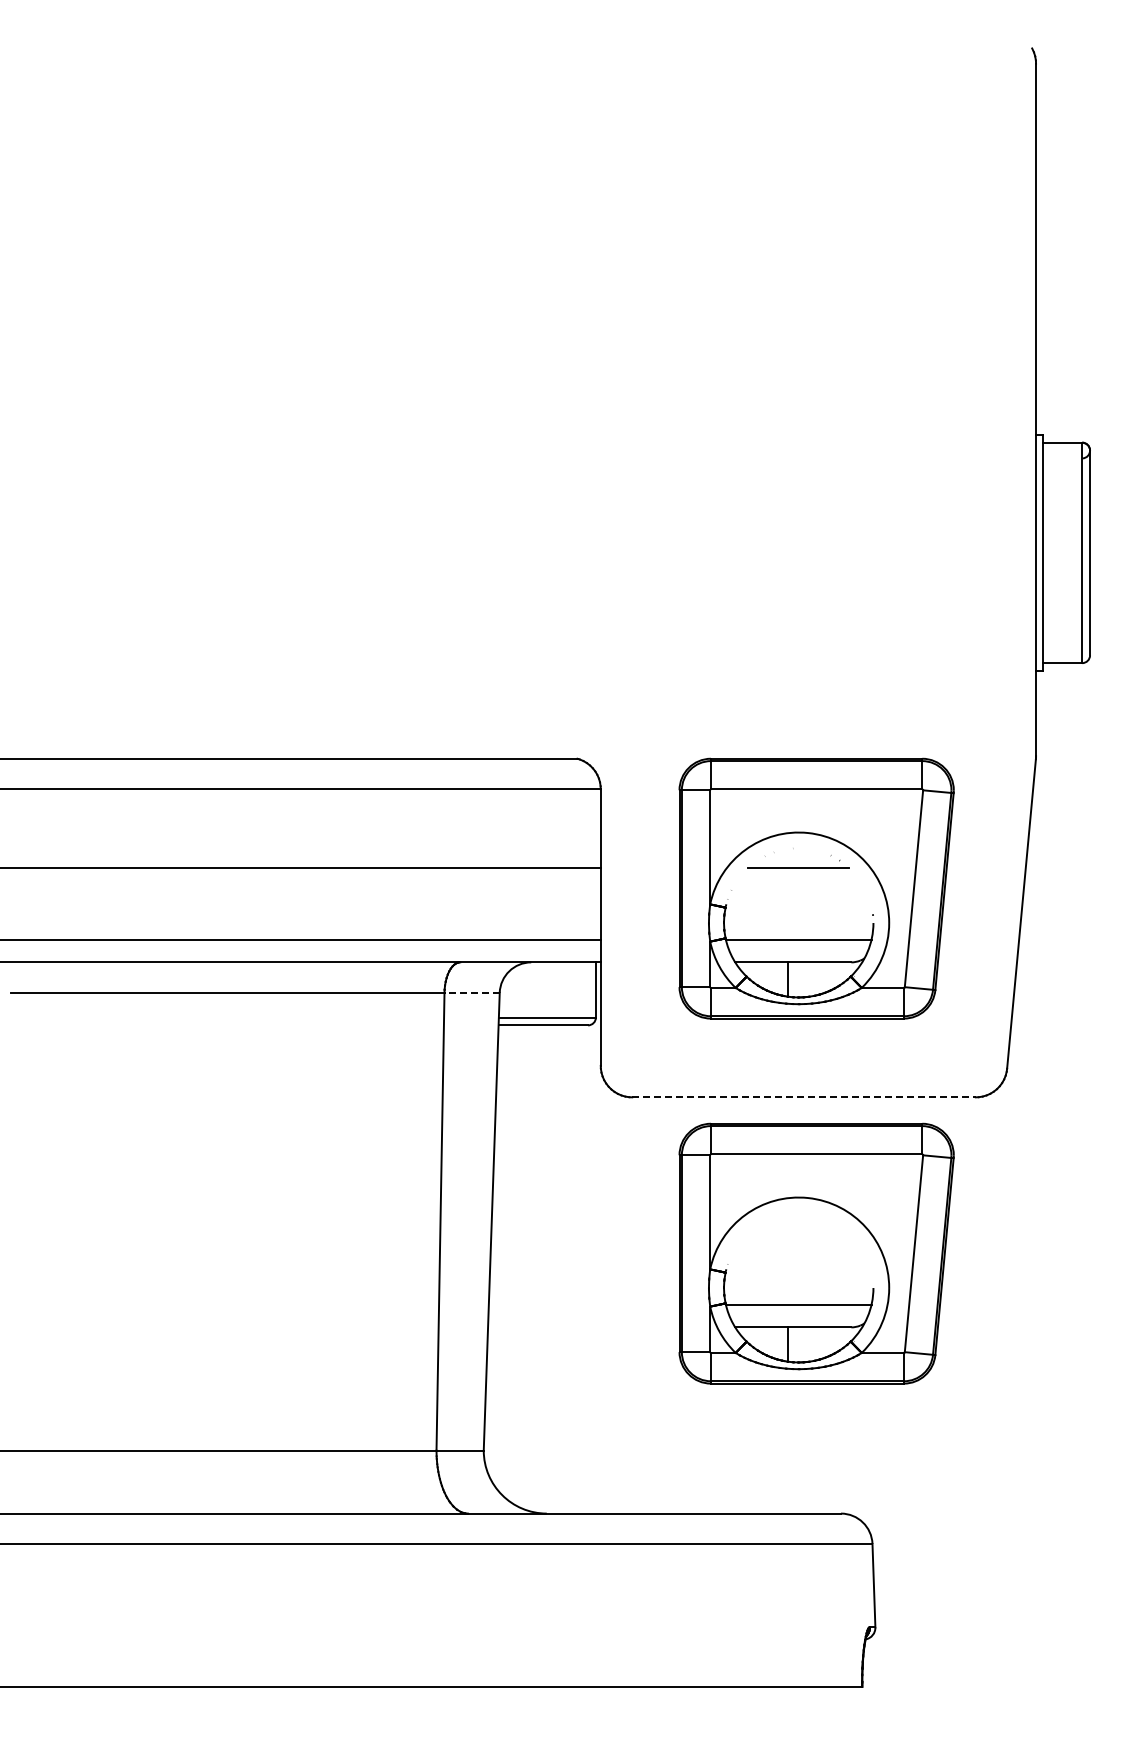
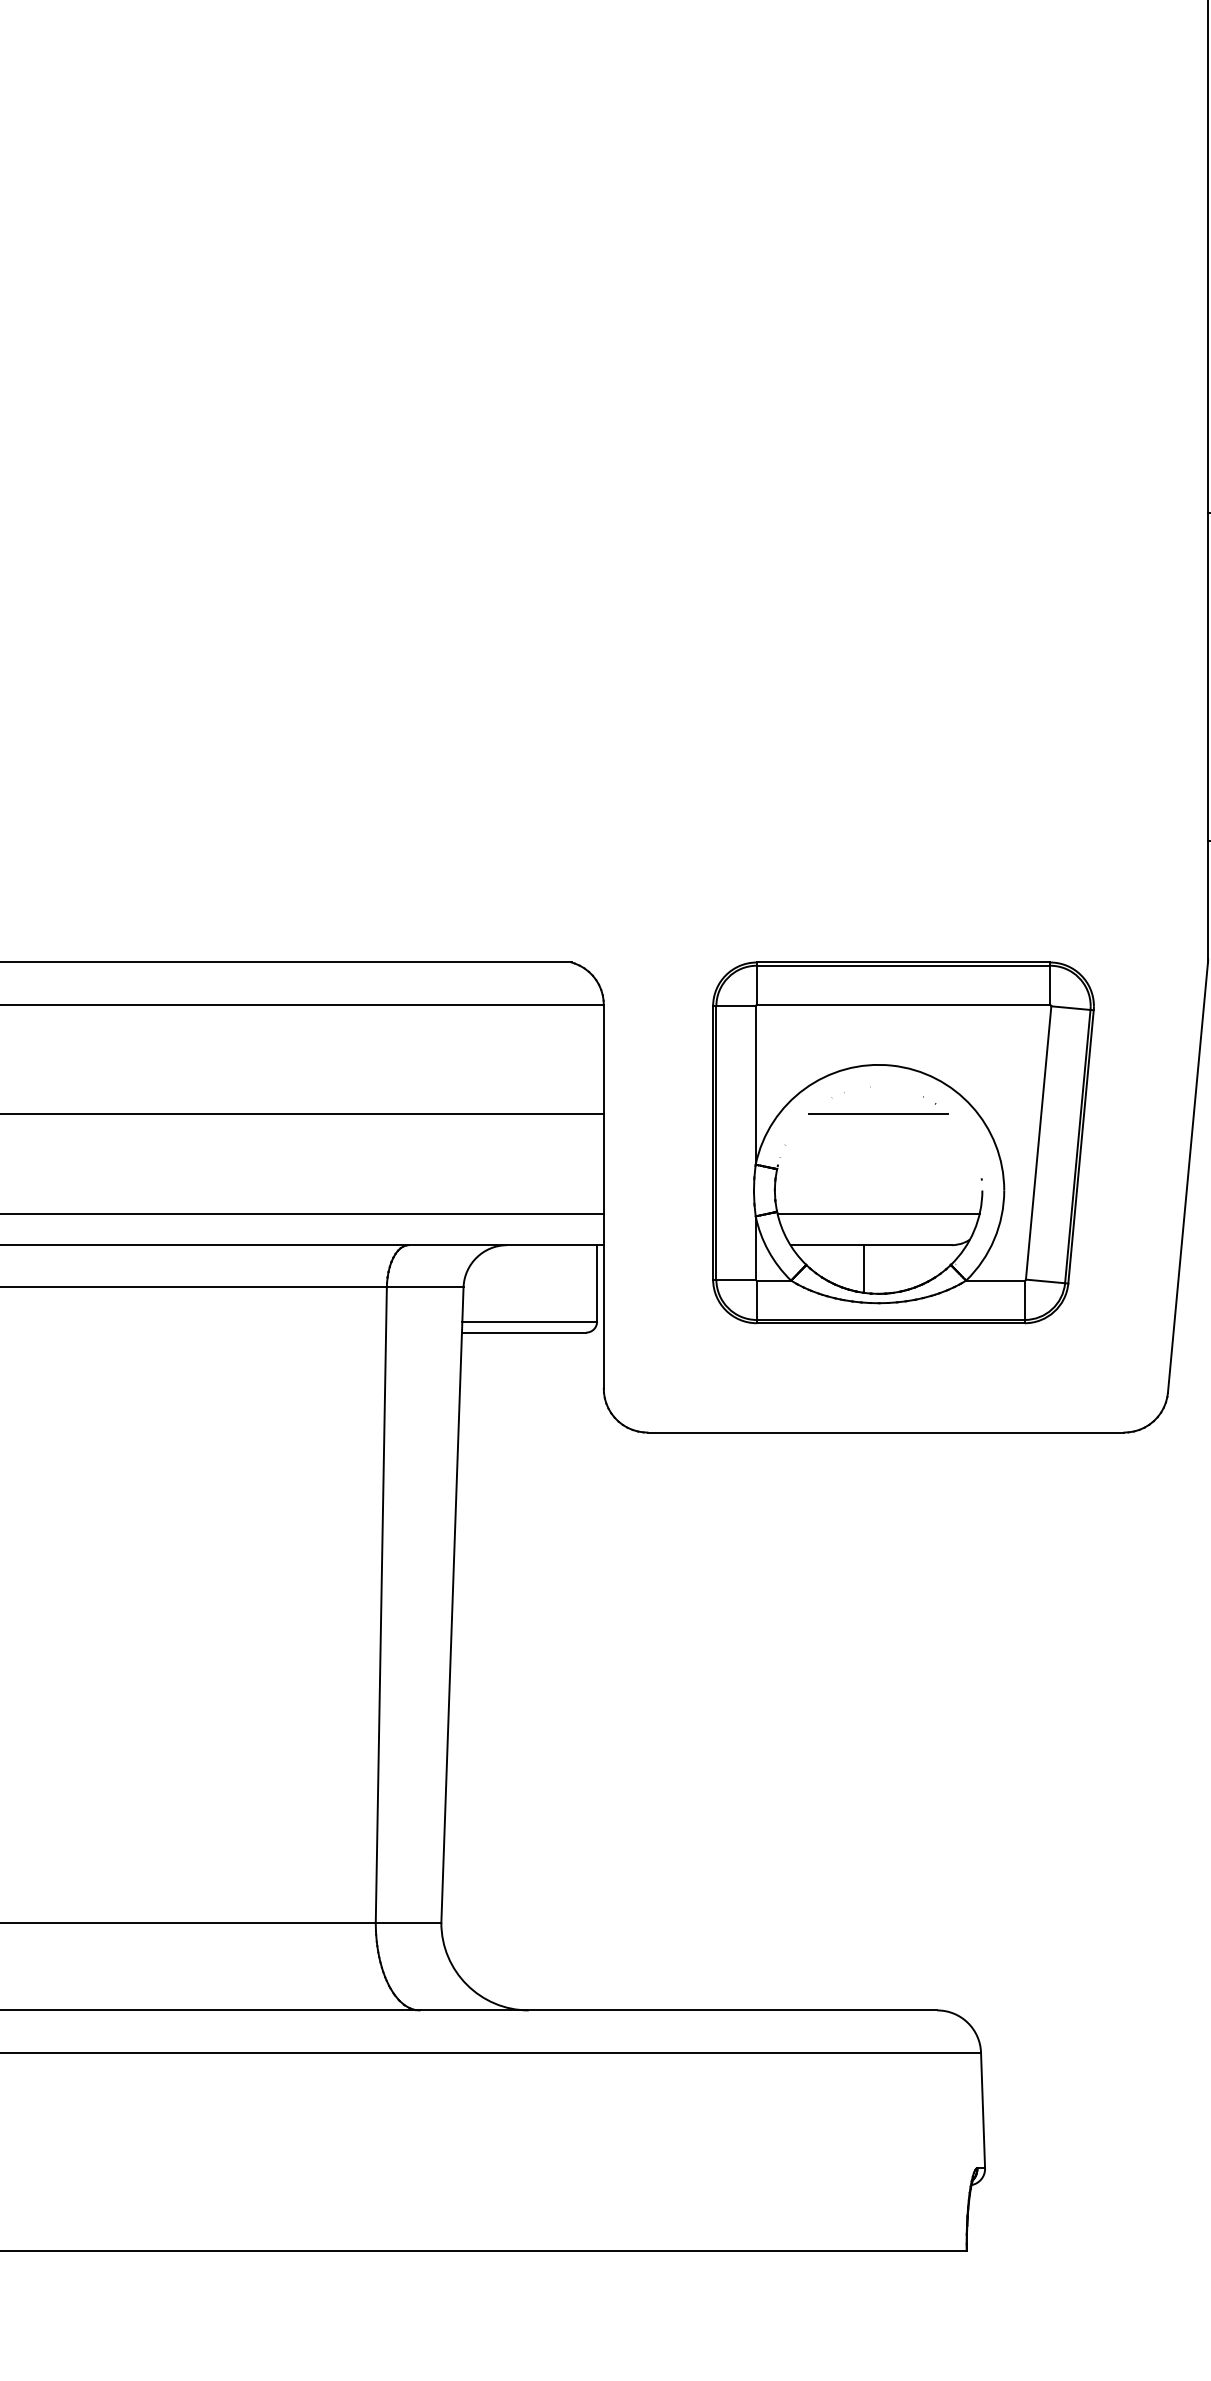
line: (472, 992) -> (425, 1286), dashed -> solid
line: (804, 1097) -> (886, 1432), dashed -> solid
part: (816, 1253) -> (903, 1649), removed

